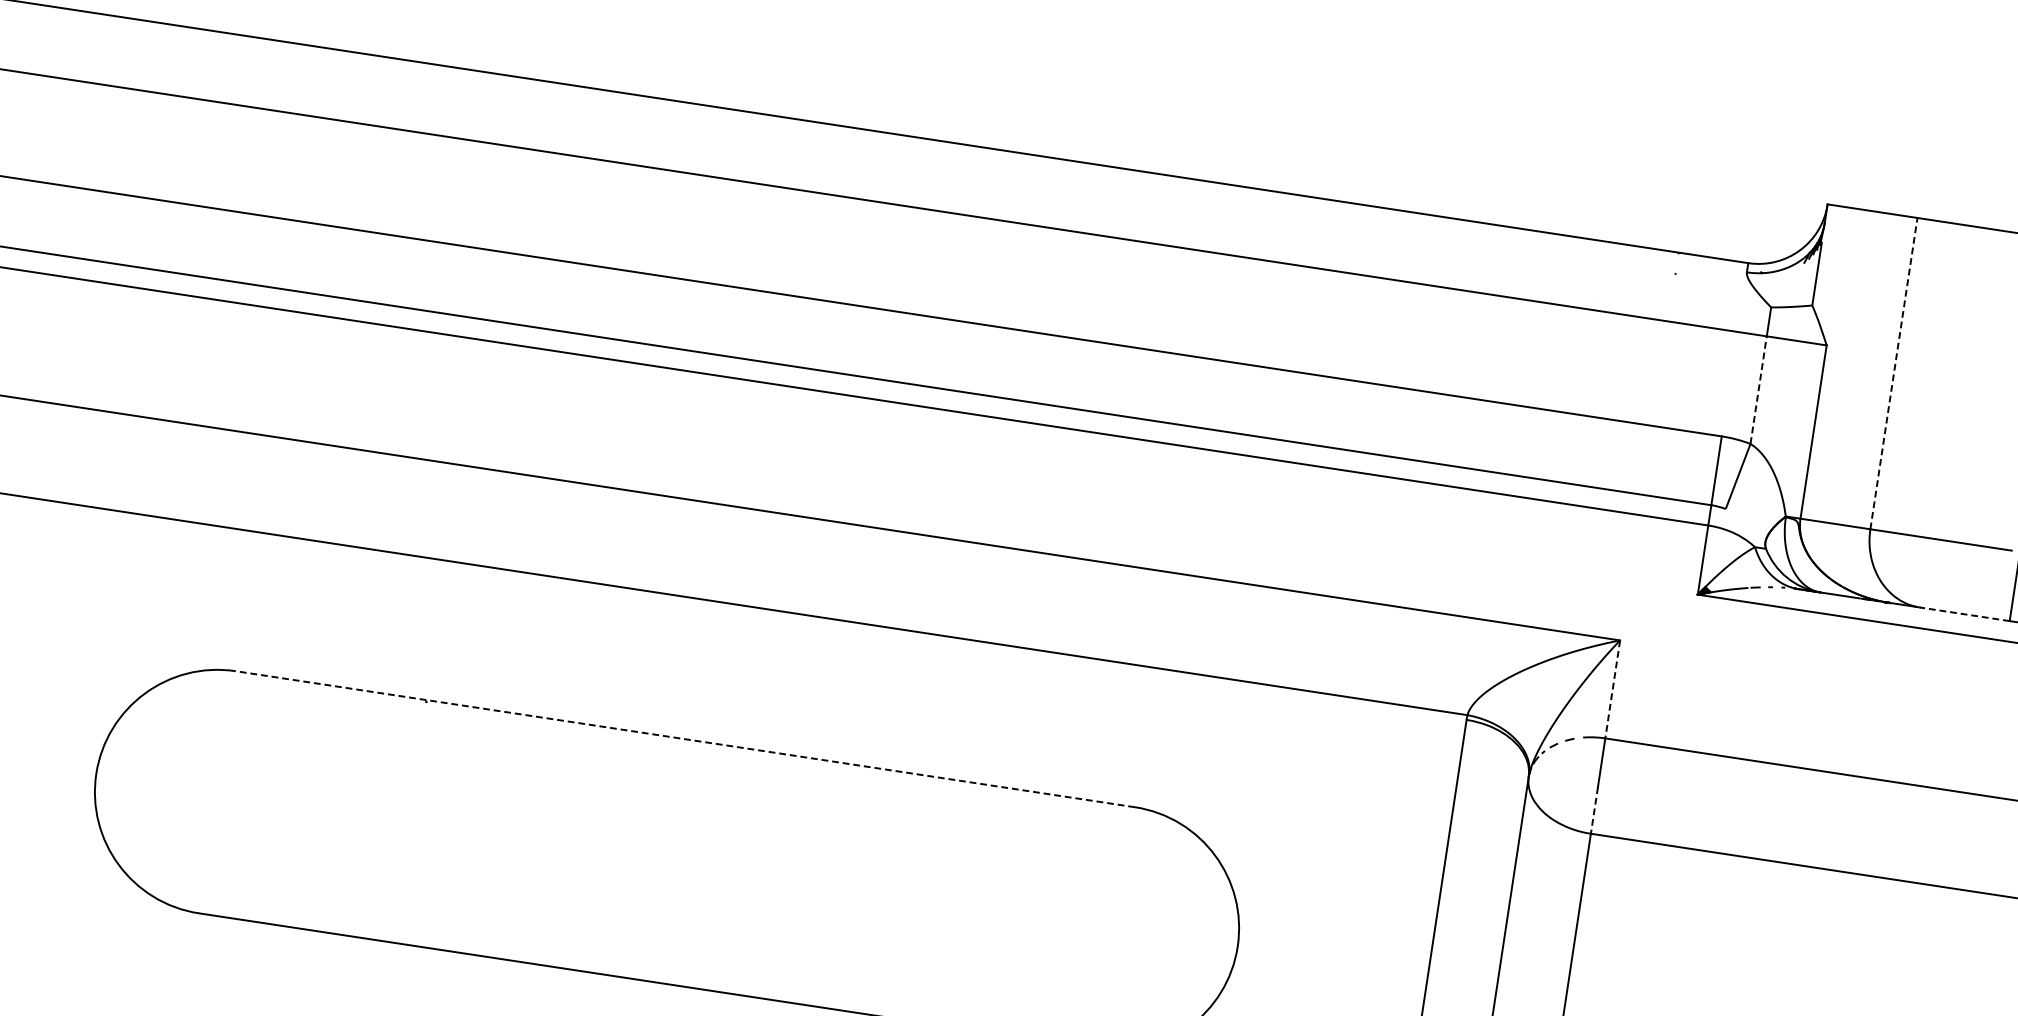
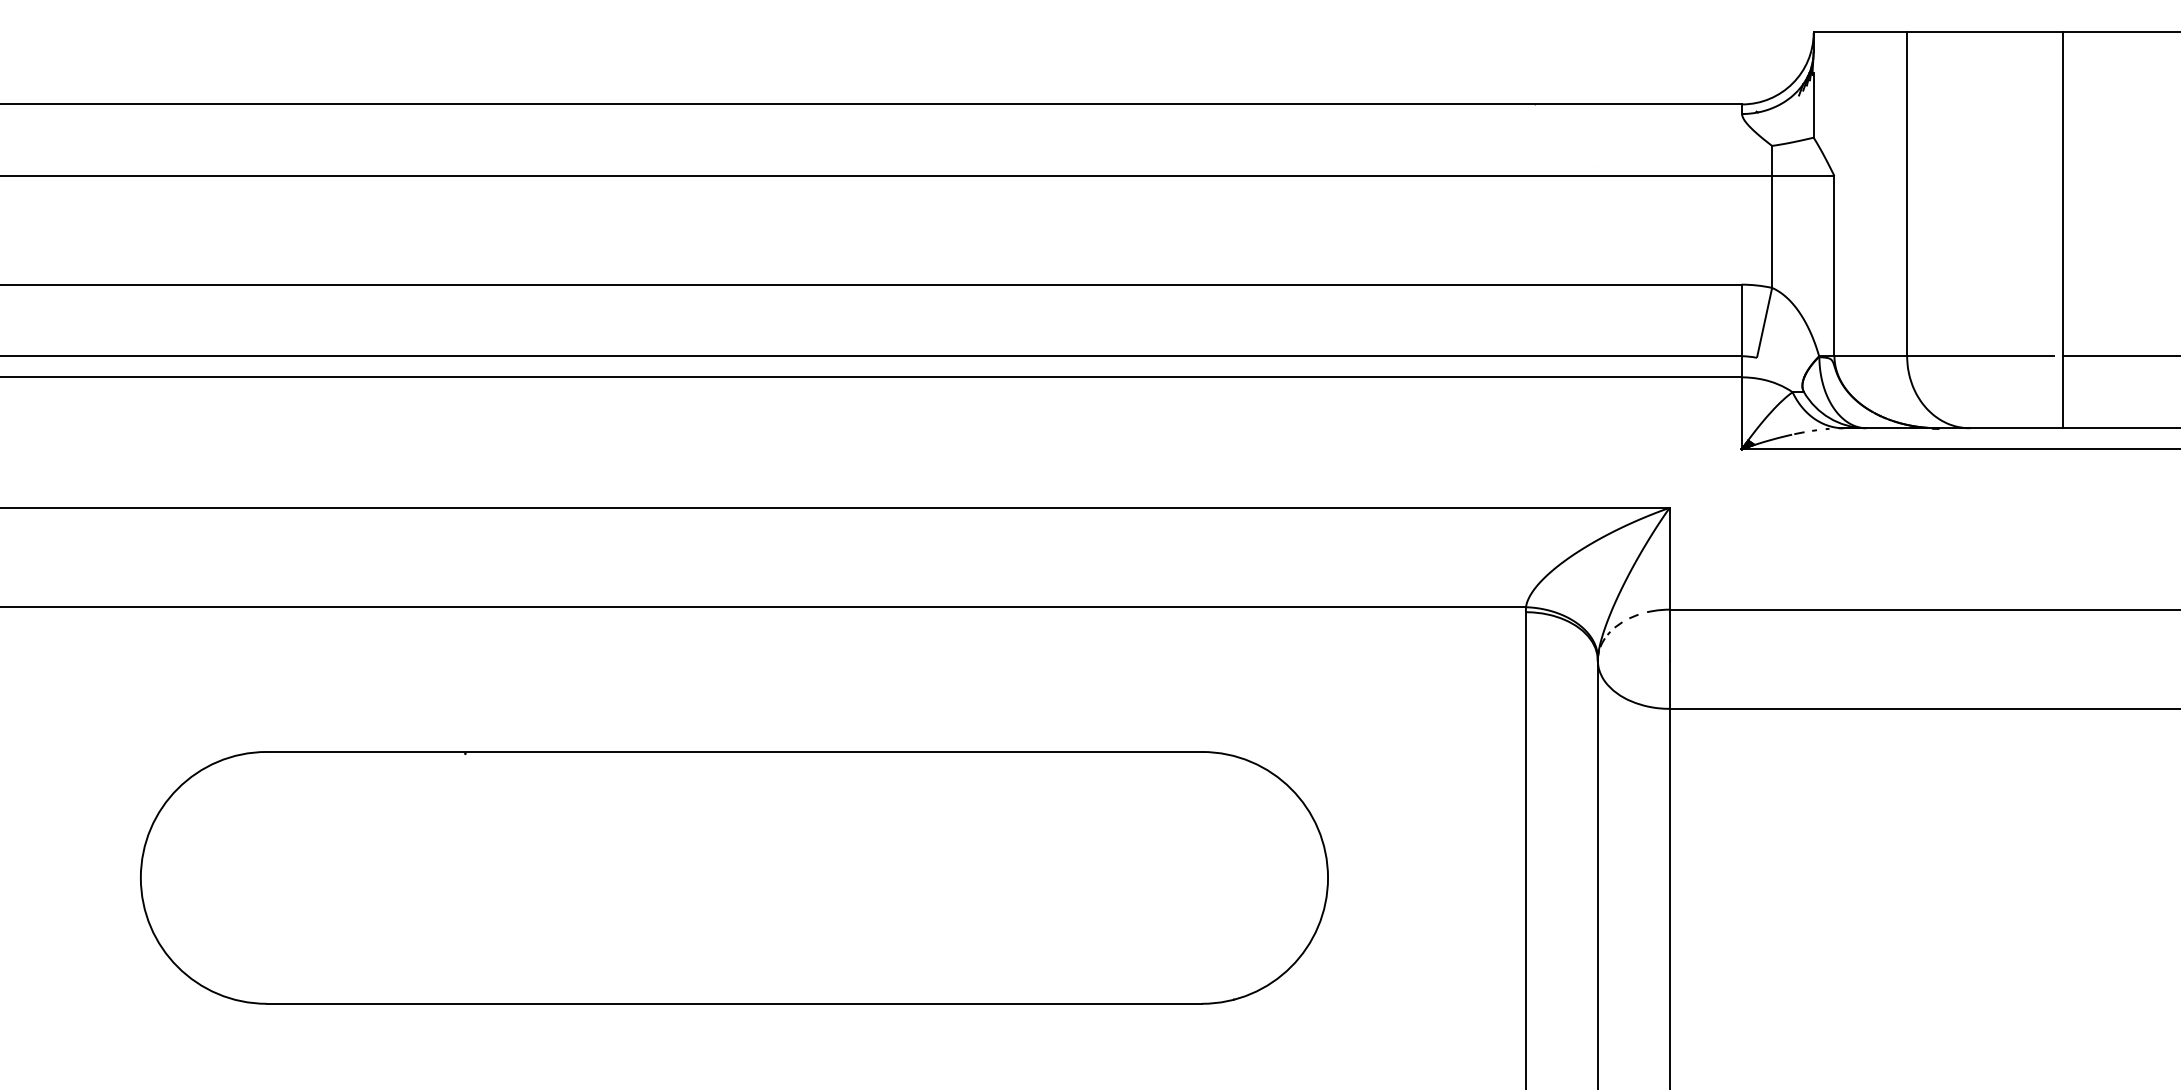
line: (1894, 373) -> (1907, 194), dashed -> solid
line: (1759, 389) -> (1772, 231), dashed -> solid
line: (1965, 614) -> (2016, 428), dashed -> solid
line: (1612, 689) -> (1669, 558), dashed -> solid
line: (685, 738) -> (734, 751), dashed -> solid
line: (1594, 811) -> (1669, 685), dashed -> solid

